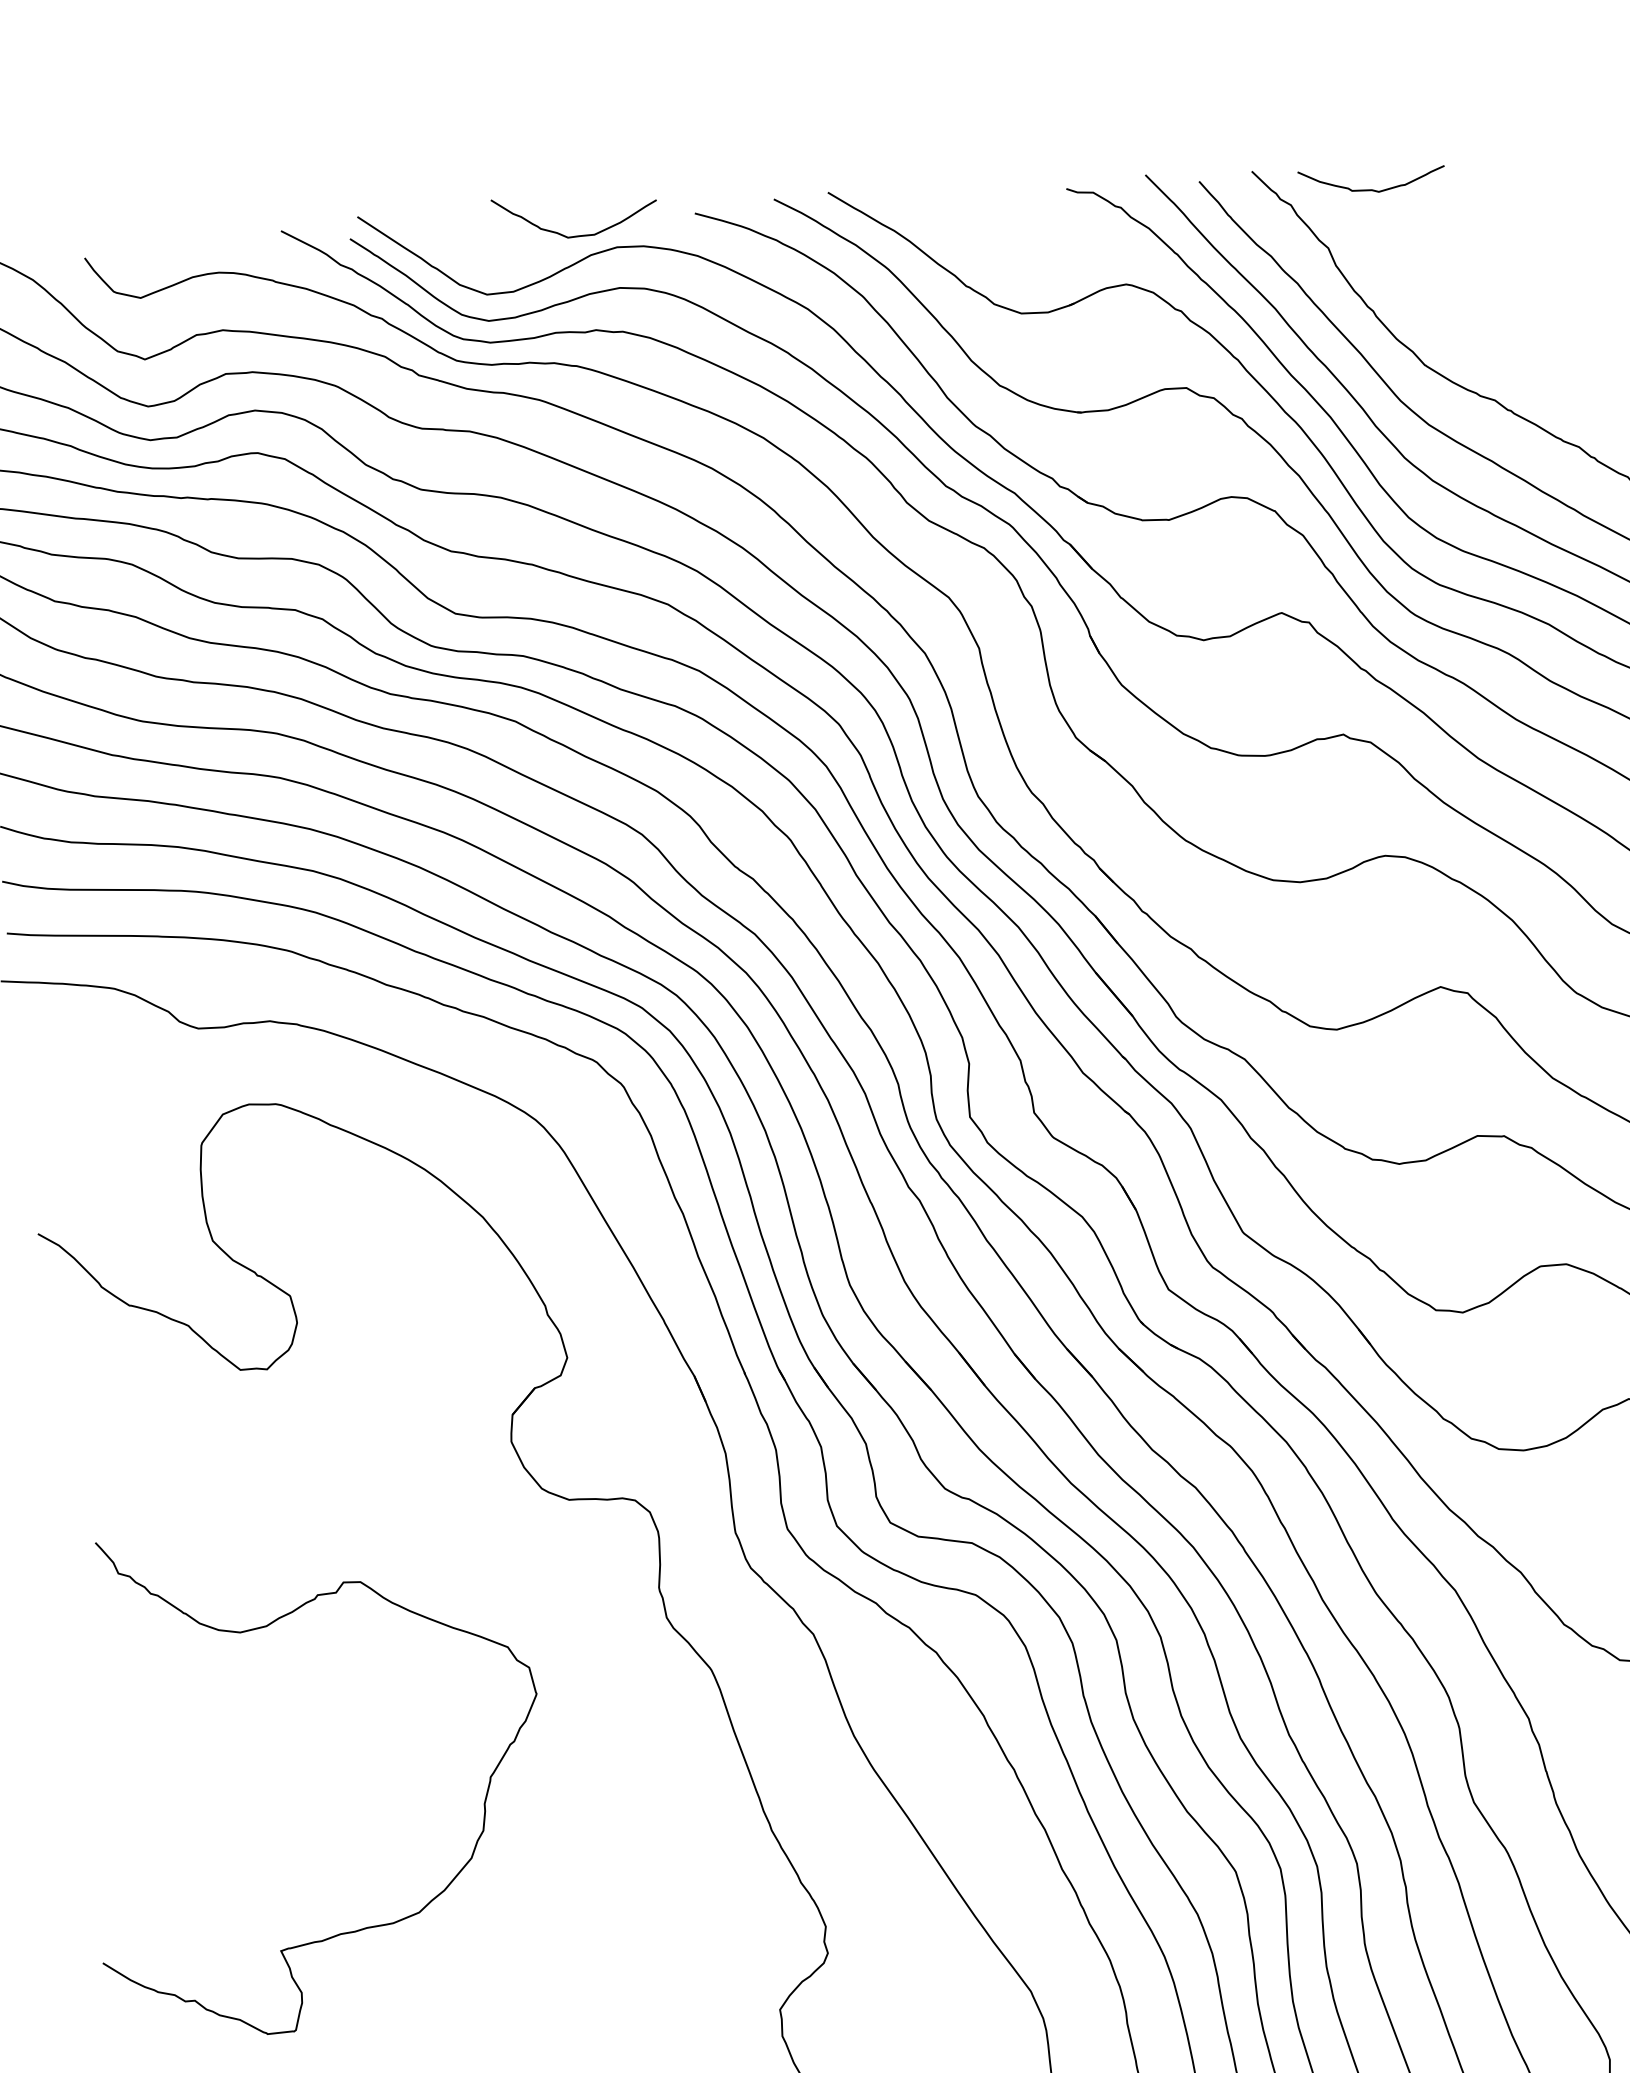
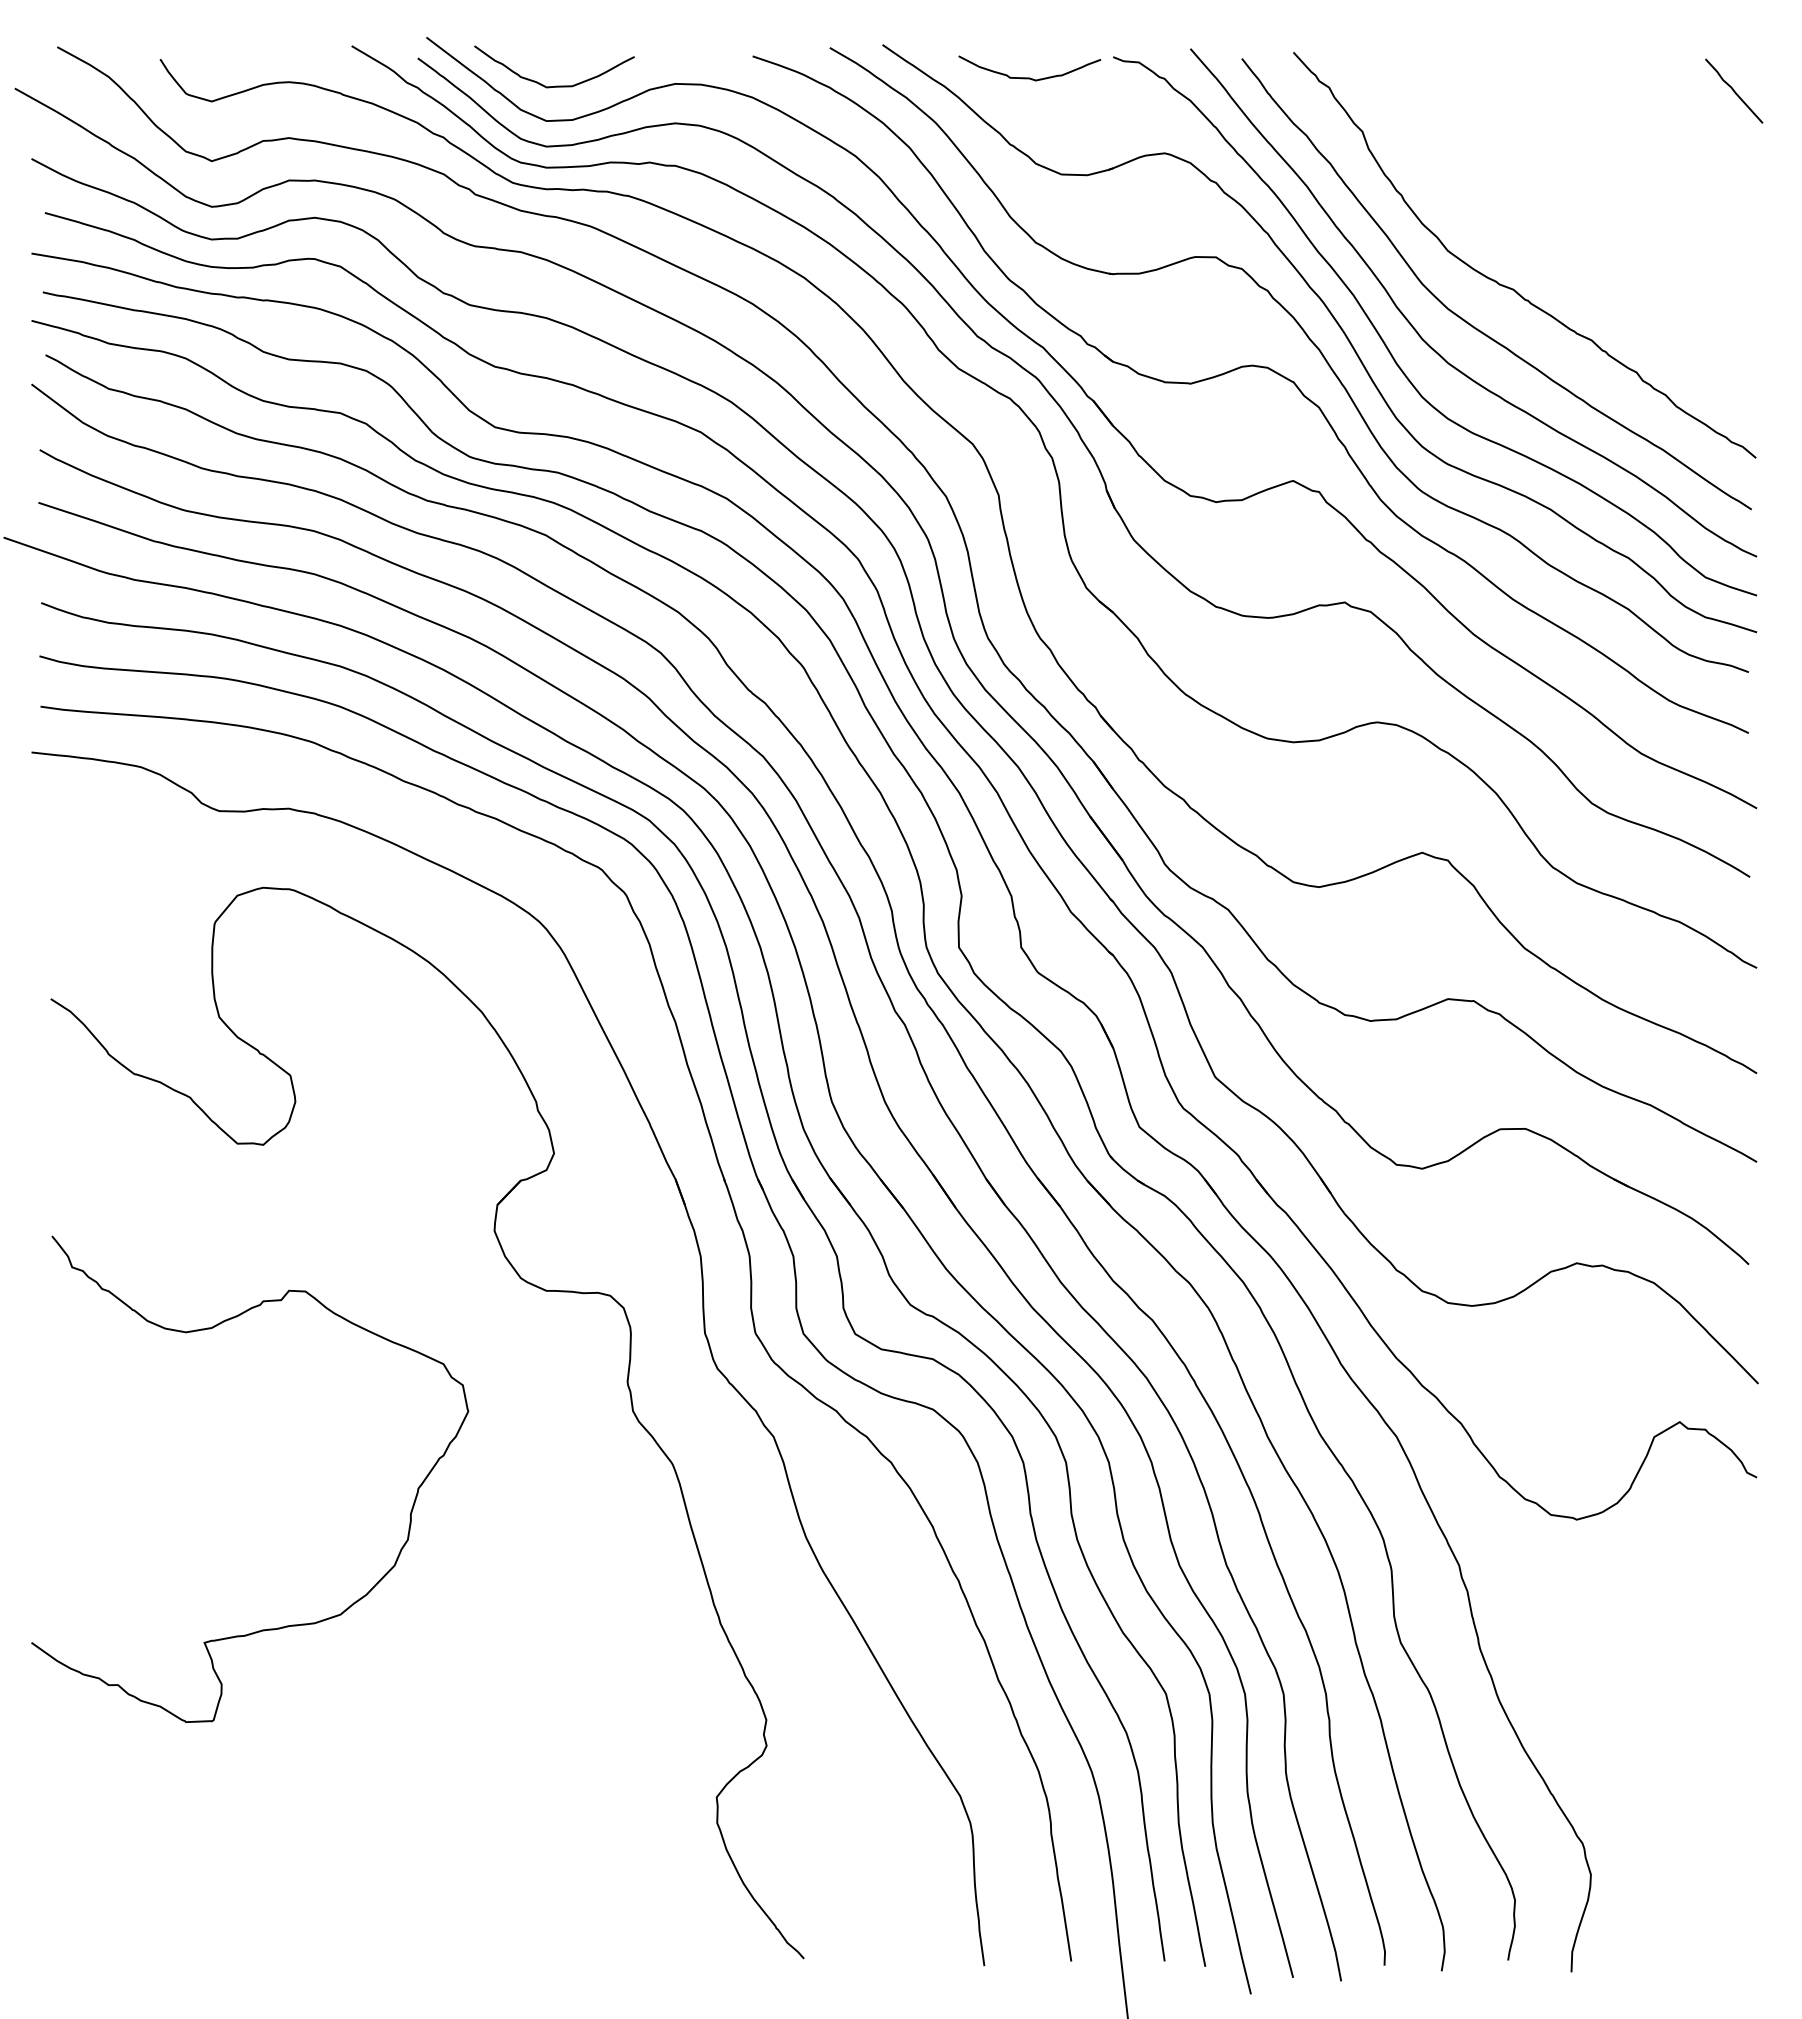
curve: (1372, 189) -> (1029, 77), moved
curve: (577, 235) -> (555, 85), moved
curve: (346, 1931) -> (268, 1628), moved

